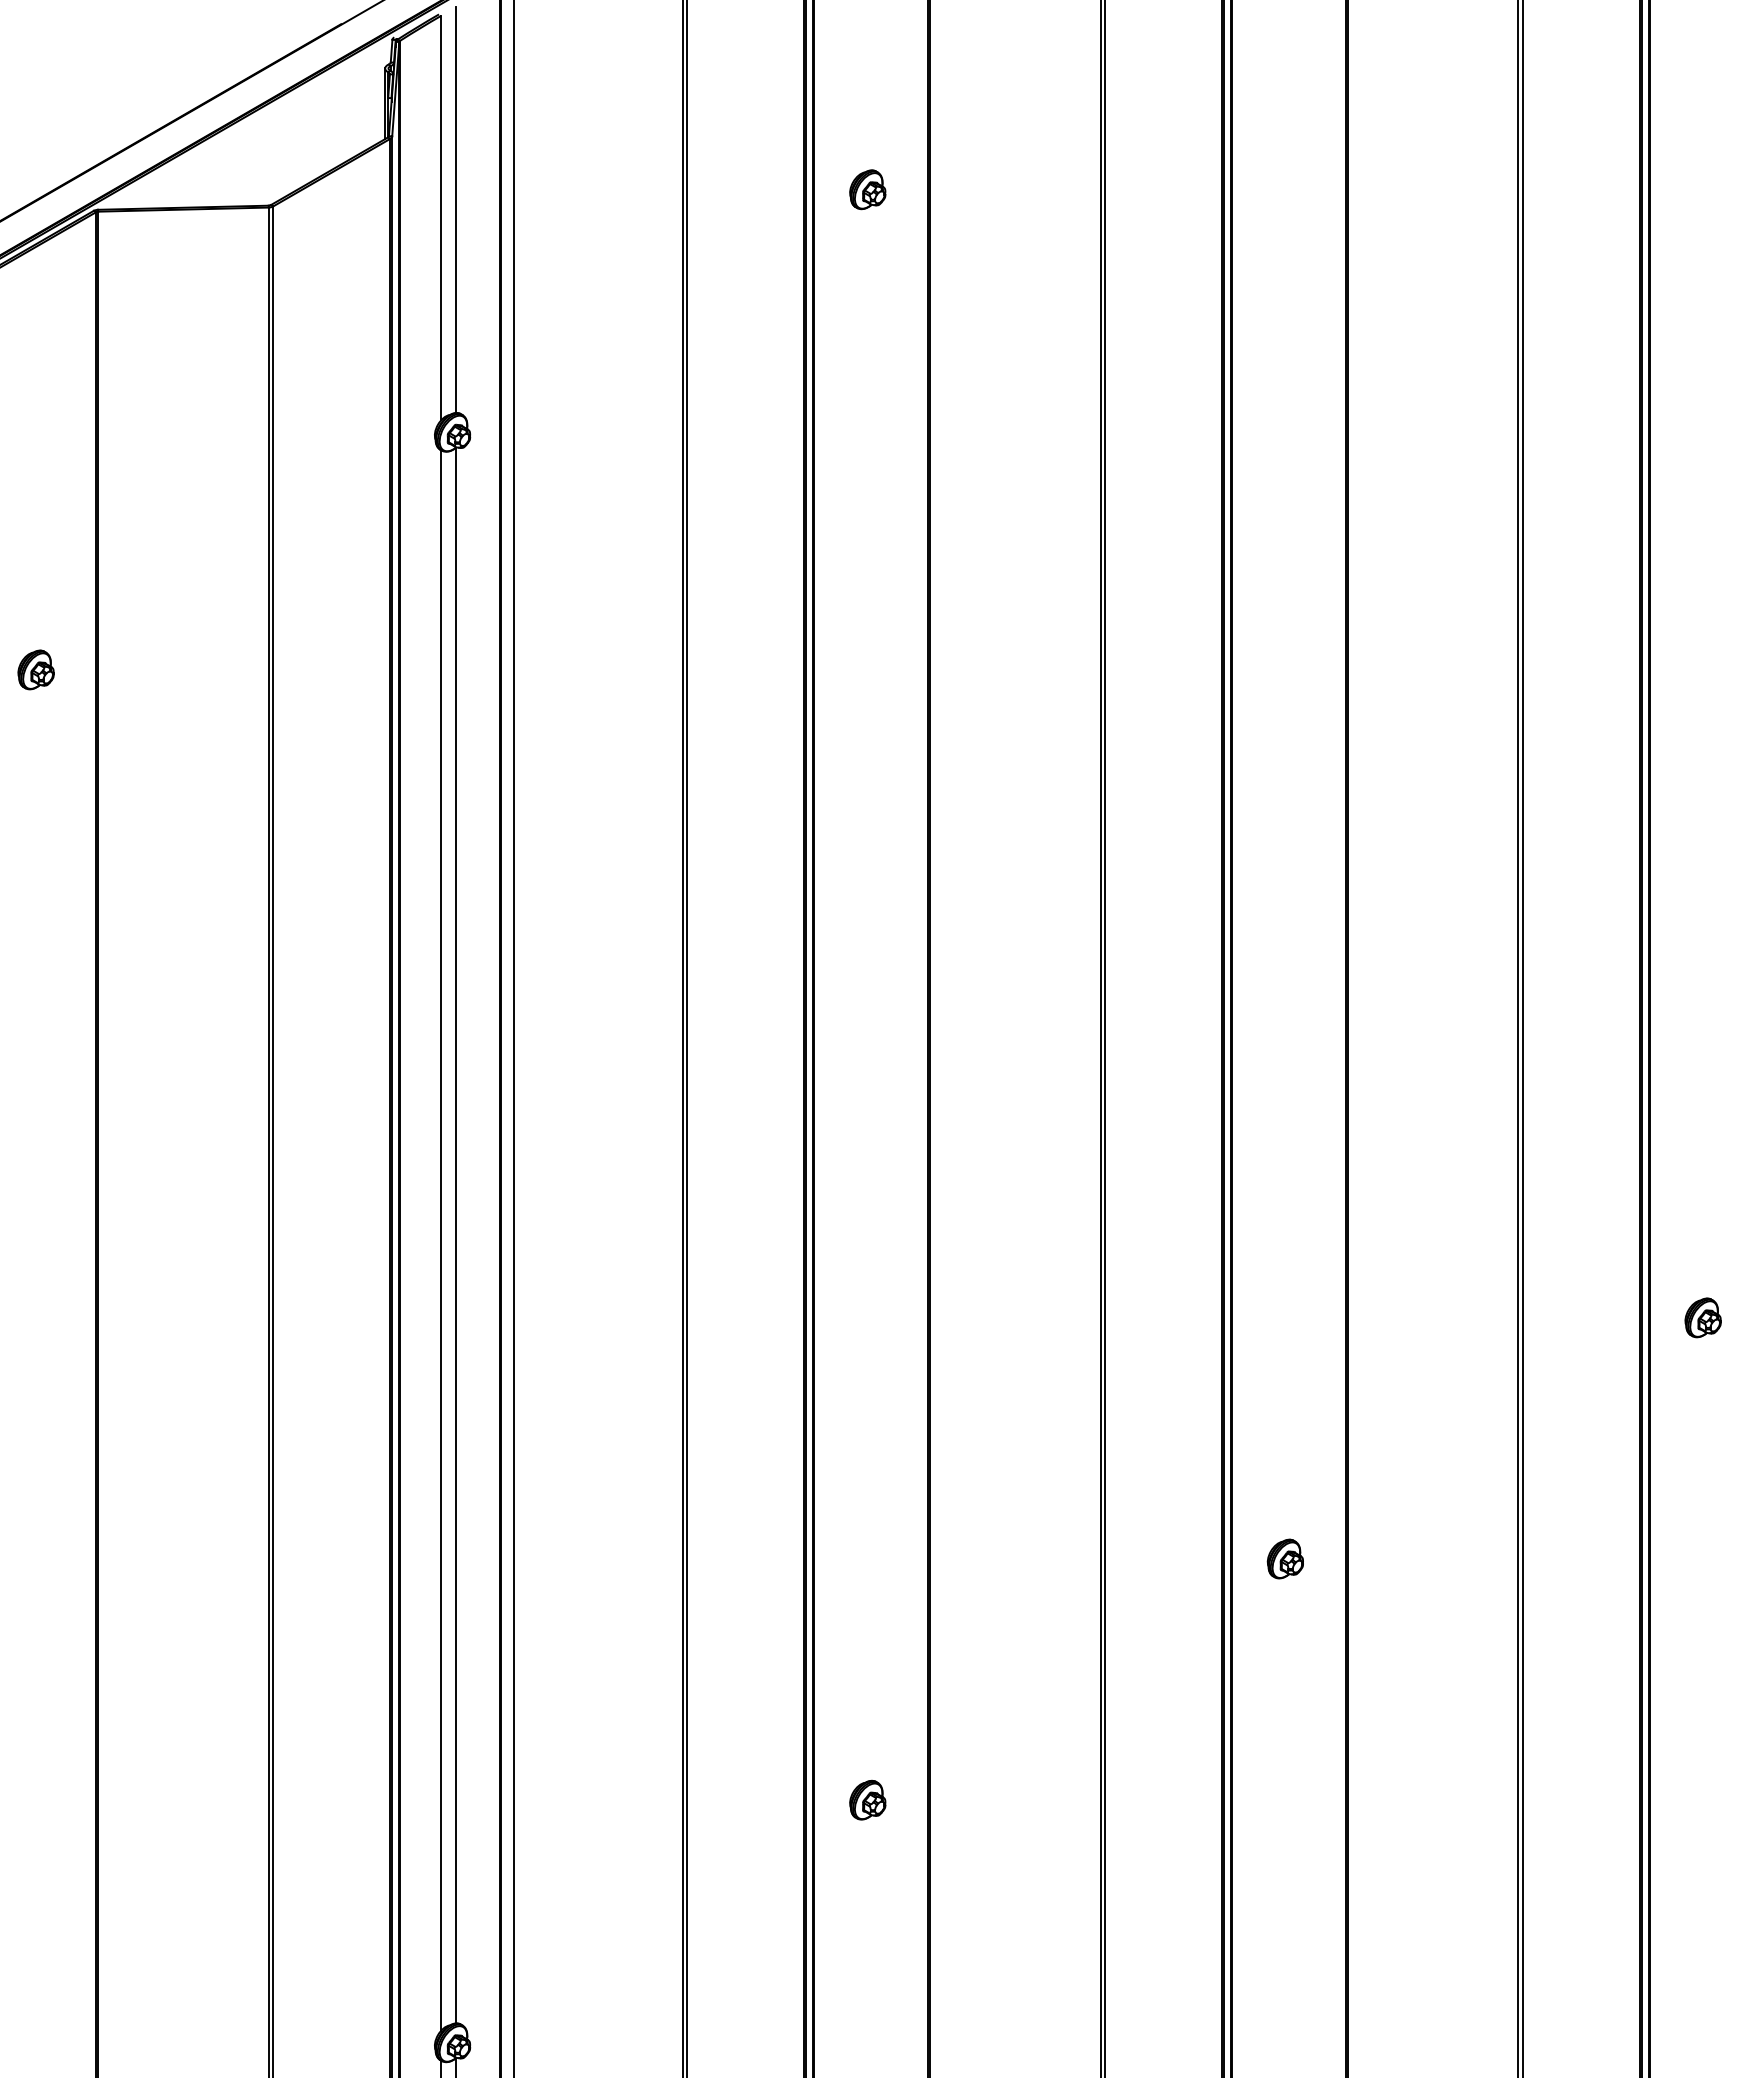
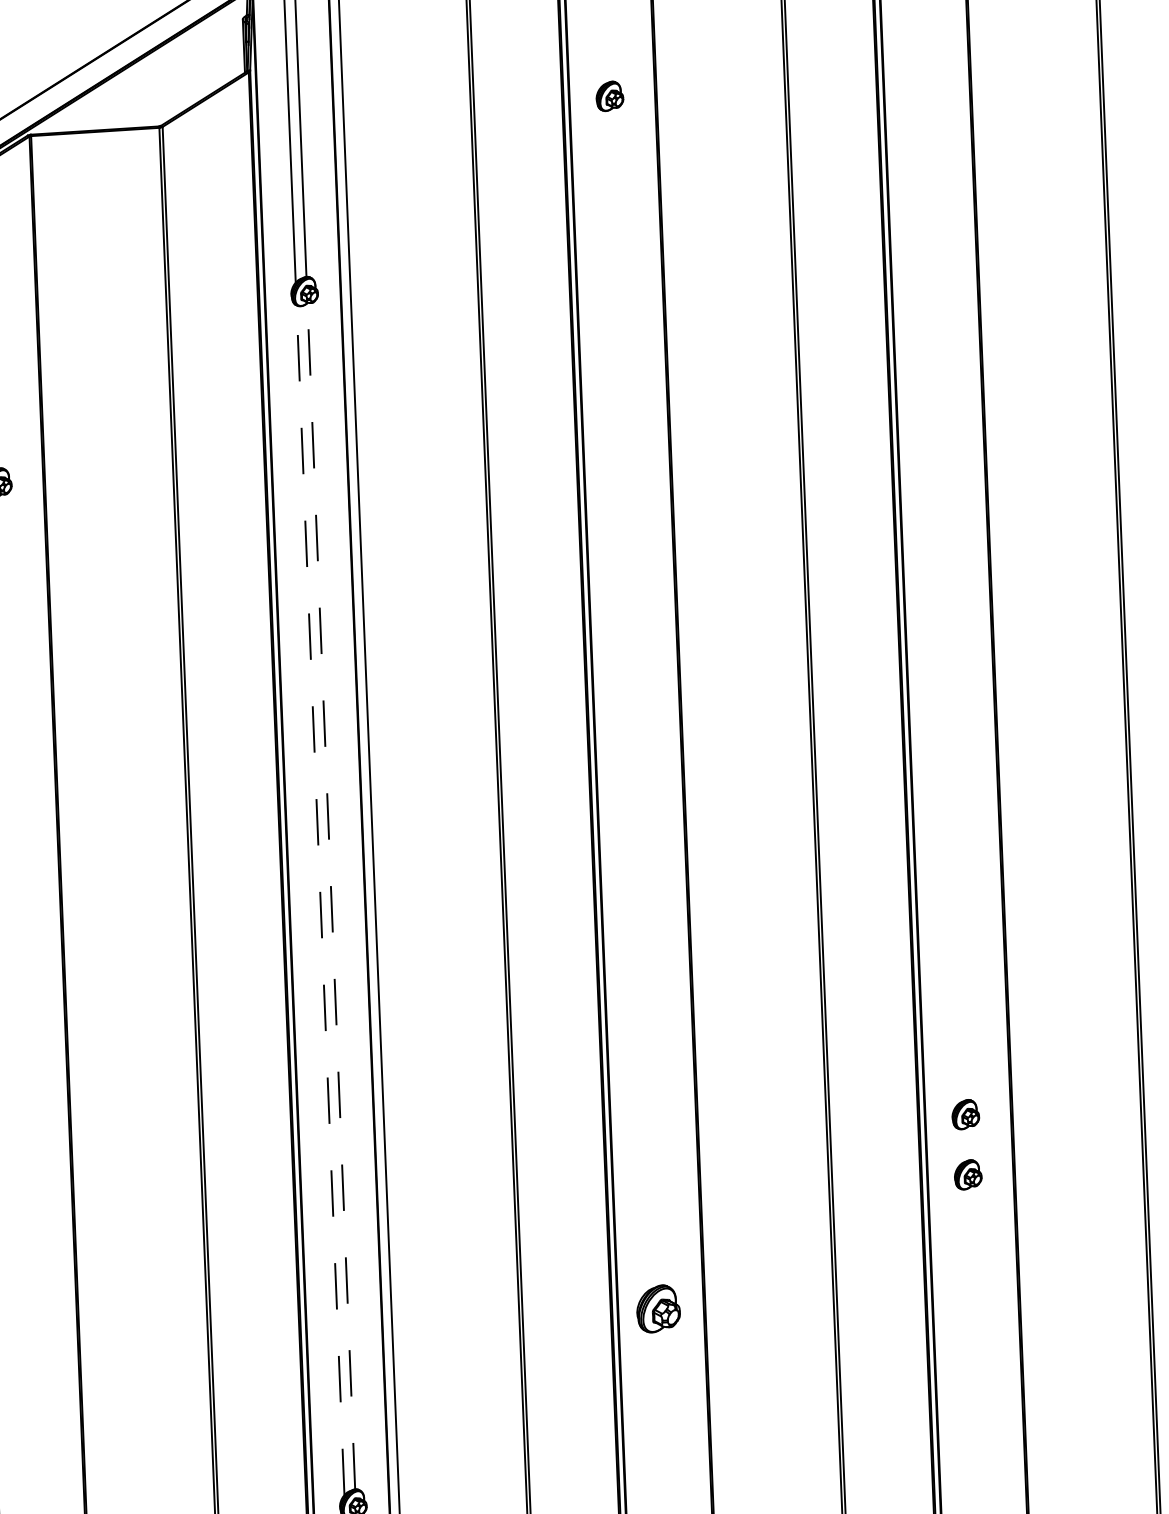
line: (455, 1235) -> (331, 896), solid -> dashed
line: (441, 1239) -> (320, 899), solid -> dashed
part: (1284, 1638) -> (967, 1174), added
part: (867, 1799) -> (658, 1308), size x1.6

